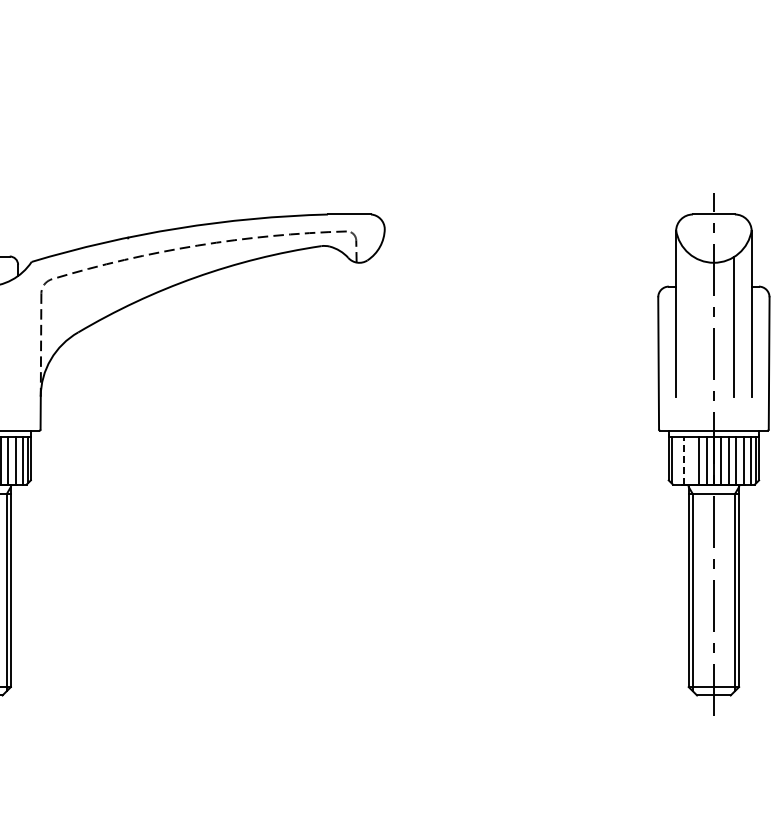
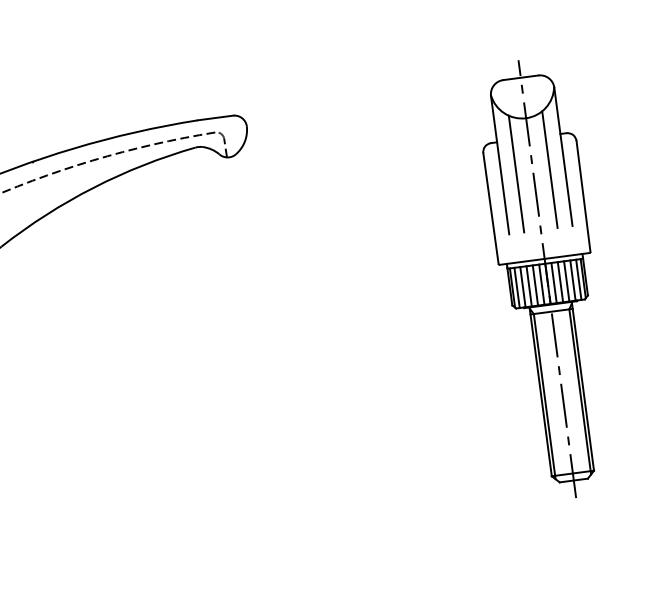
line: (693, 326) -> (516, 173), added
line: (677, 460) -> (517, 287), added
line: (684, 460) -> (523, 287), dashed -> solid
line: (691, 460) -> (529, 286), added

